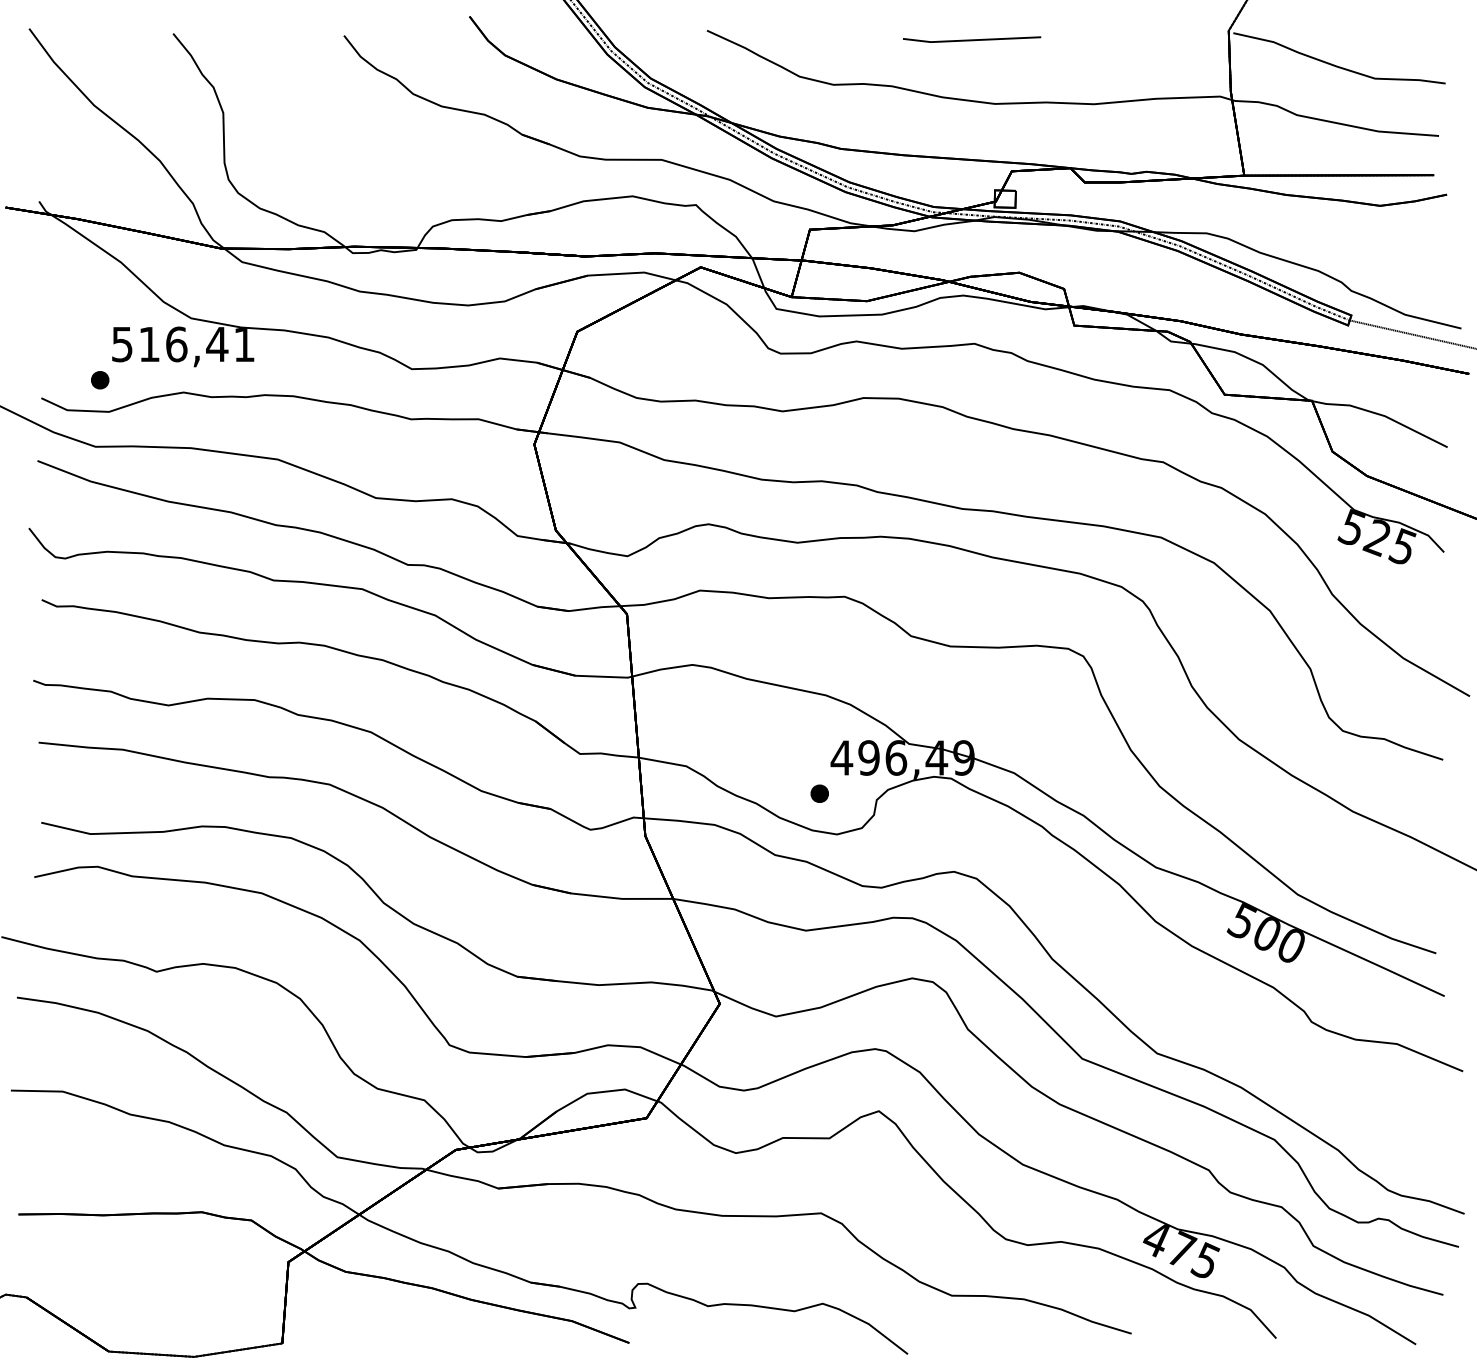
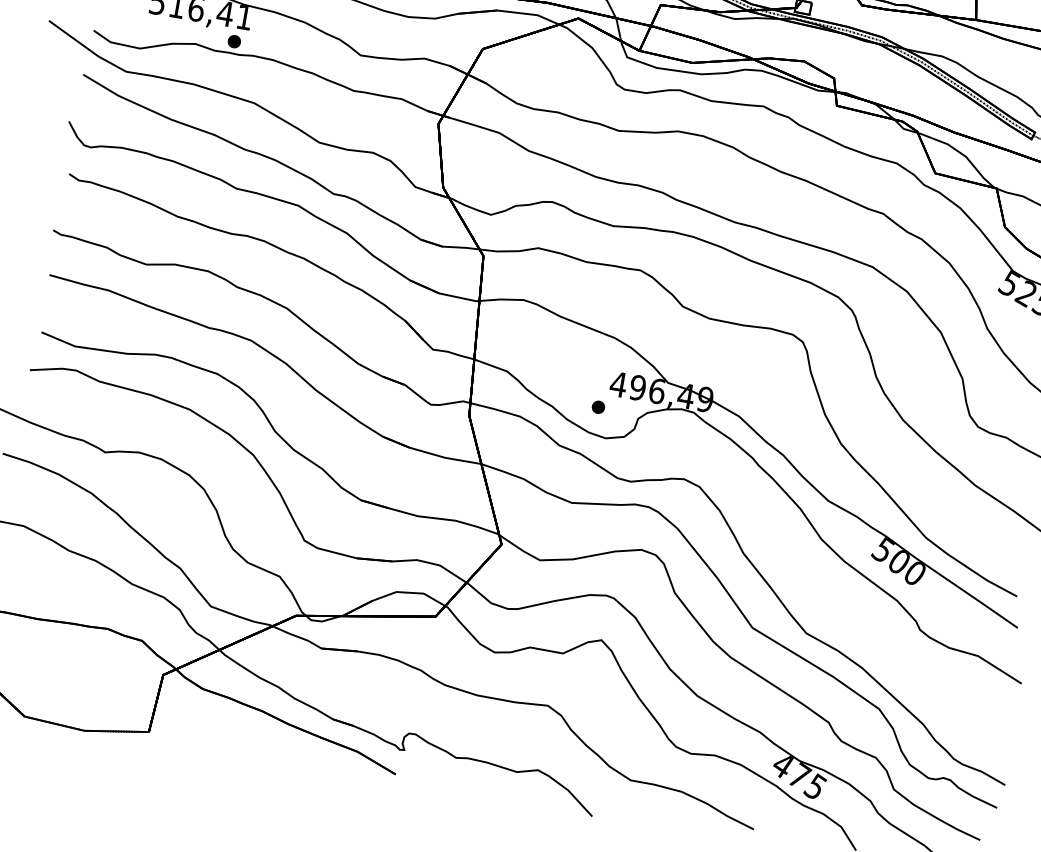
part: (100, 380) -> (234, 41), moved

